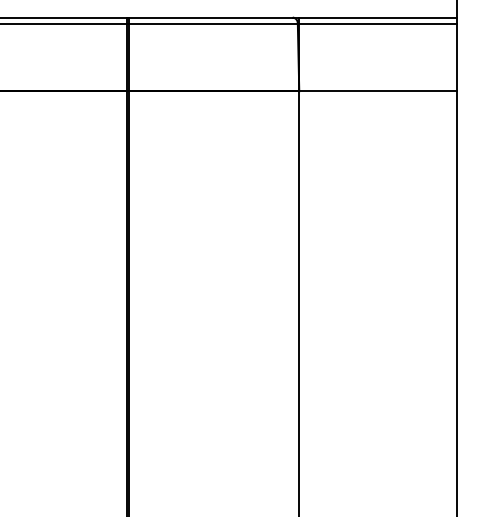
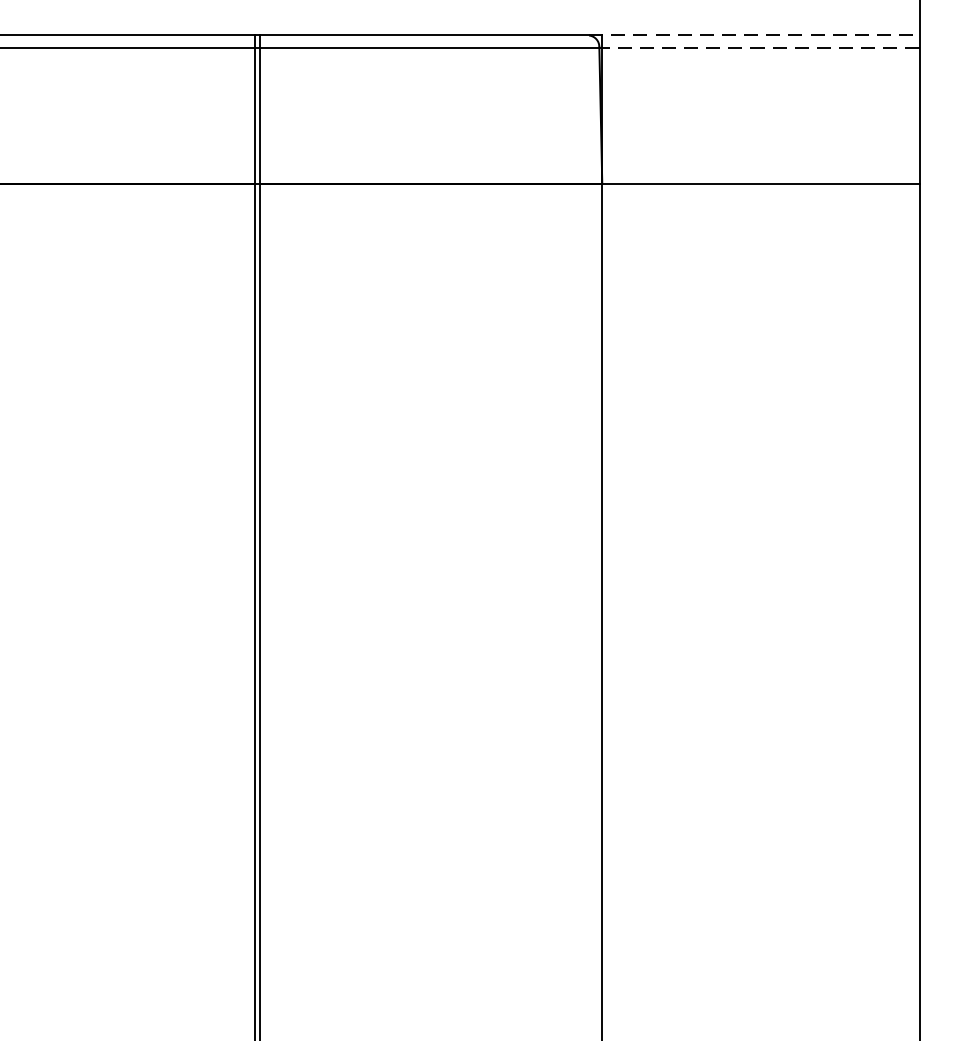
line: (375, 17) -> (755, 35), solid -> dashed
line: (377, 23) -> (759, 47), solid -> dashed

